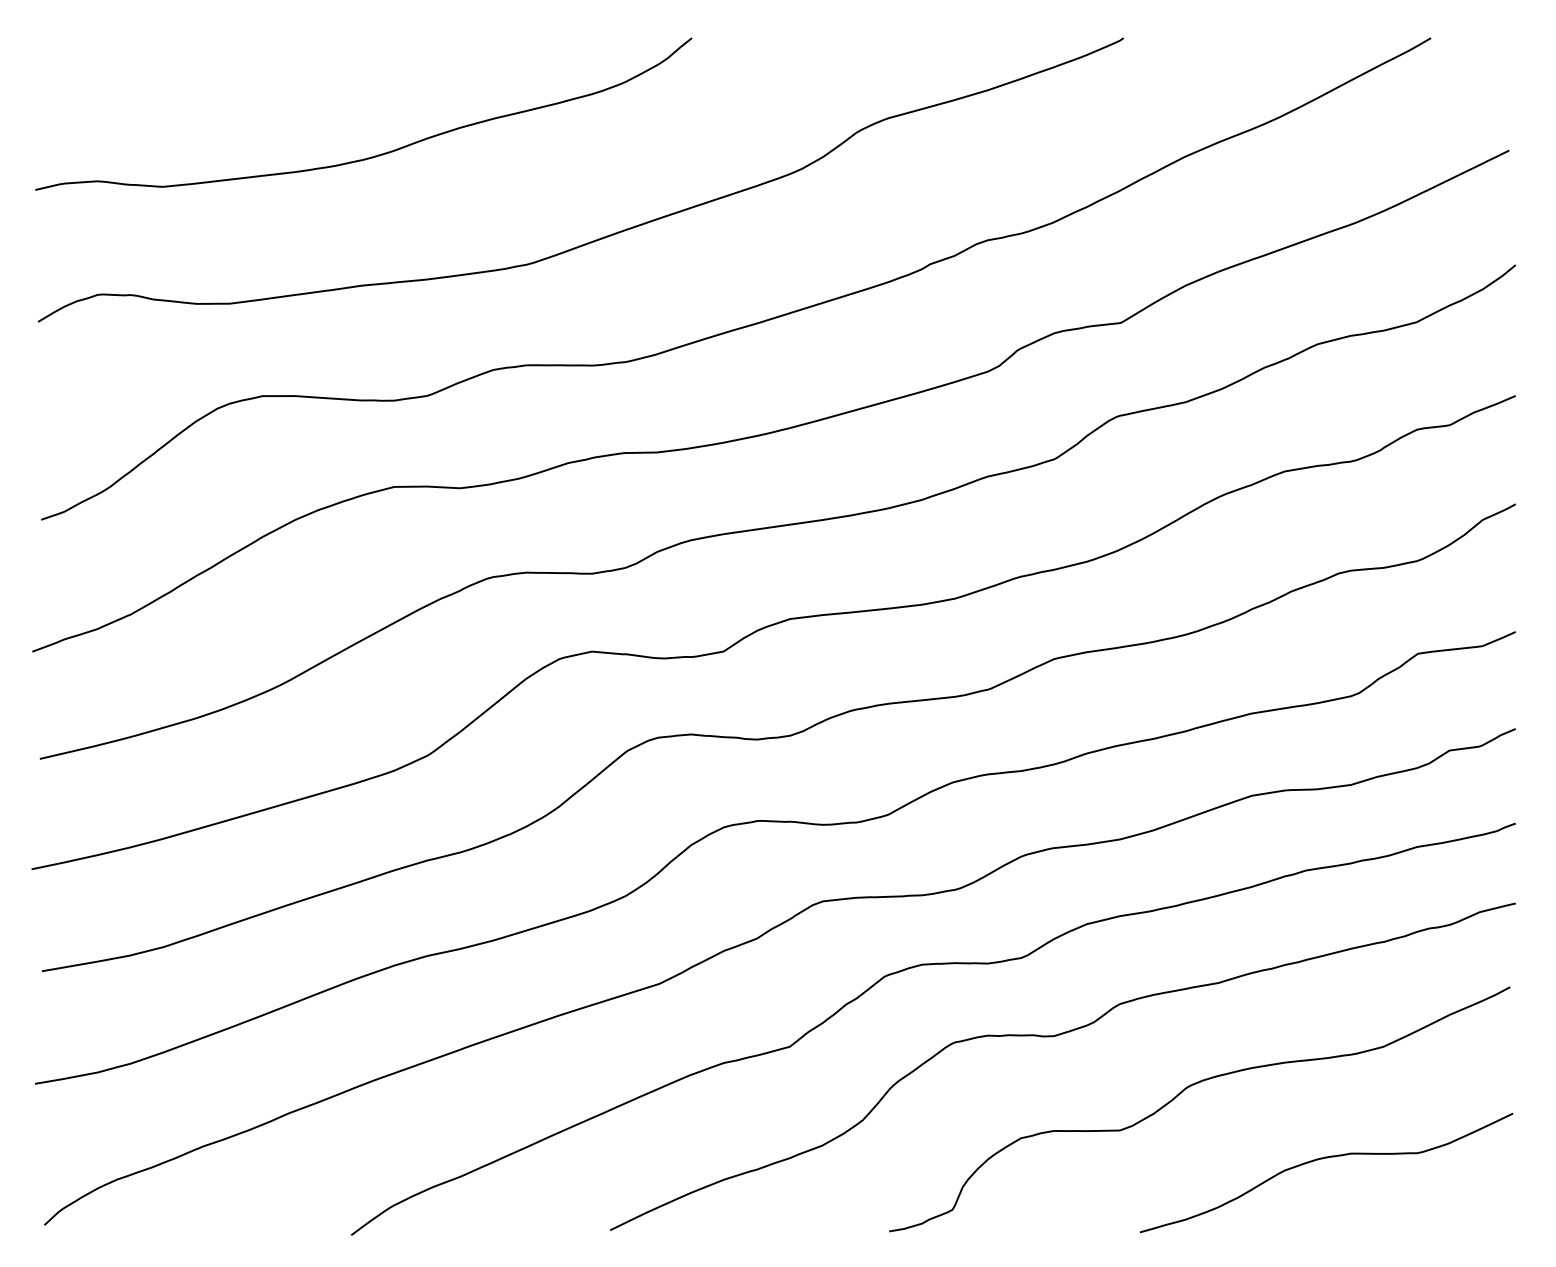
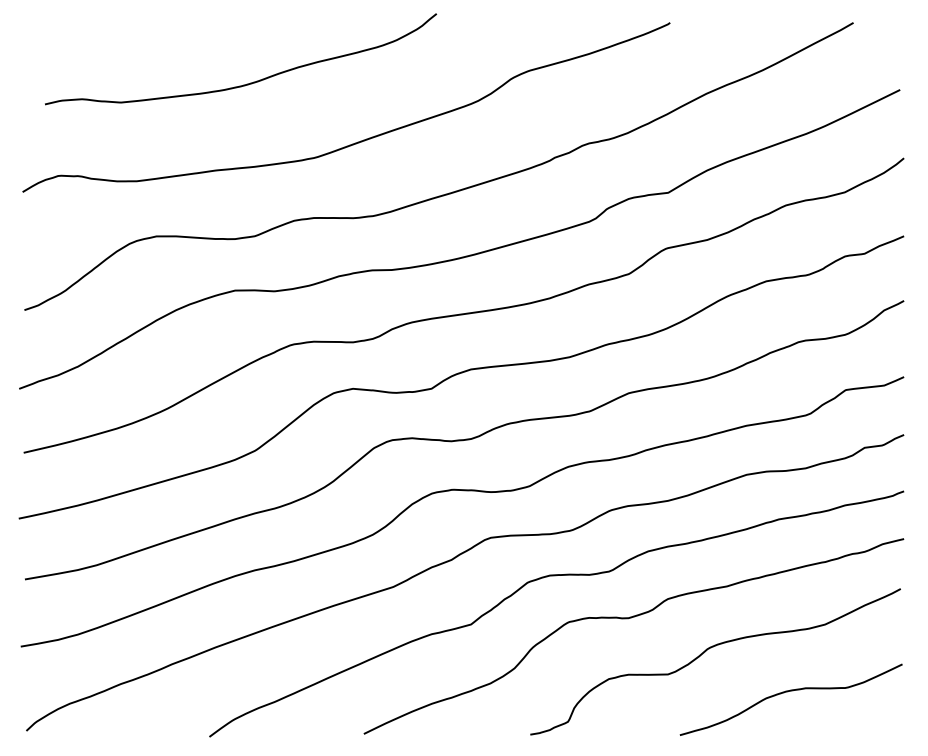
curve: (379, 153) -> (250, 82), moved

